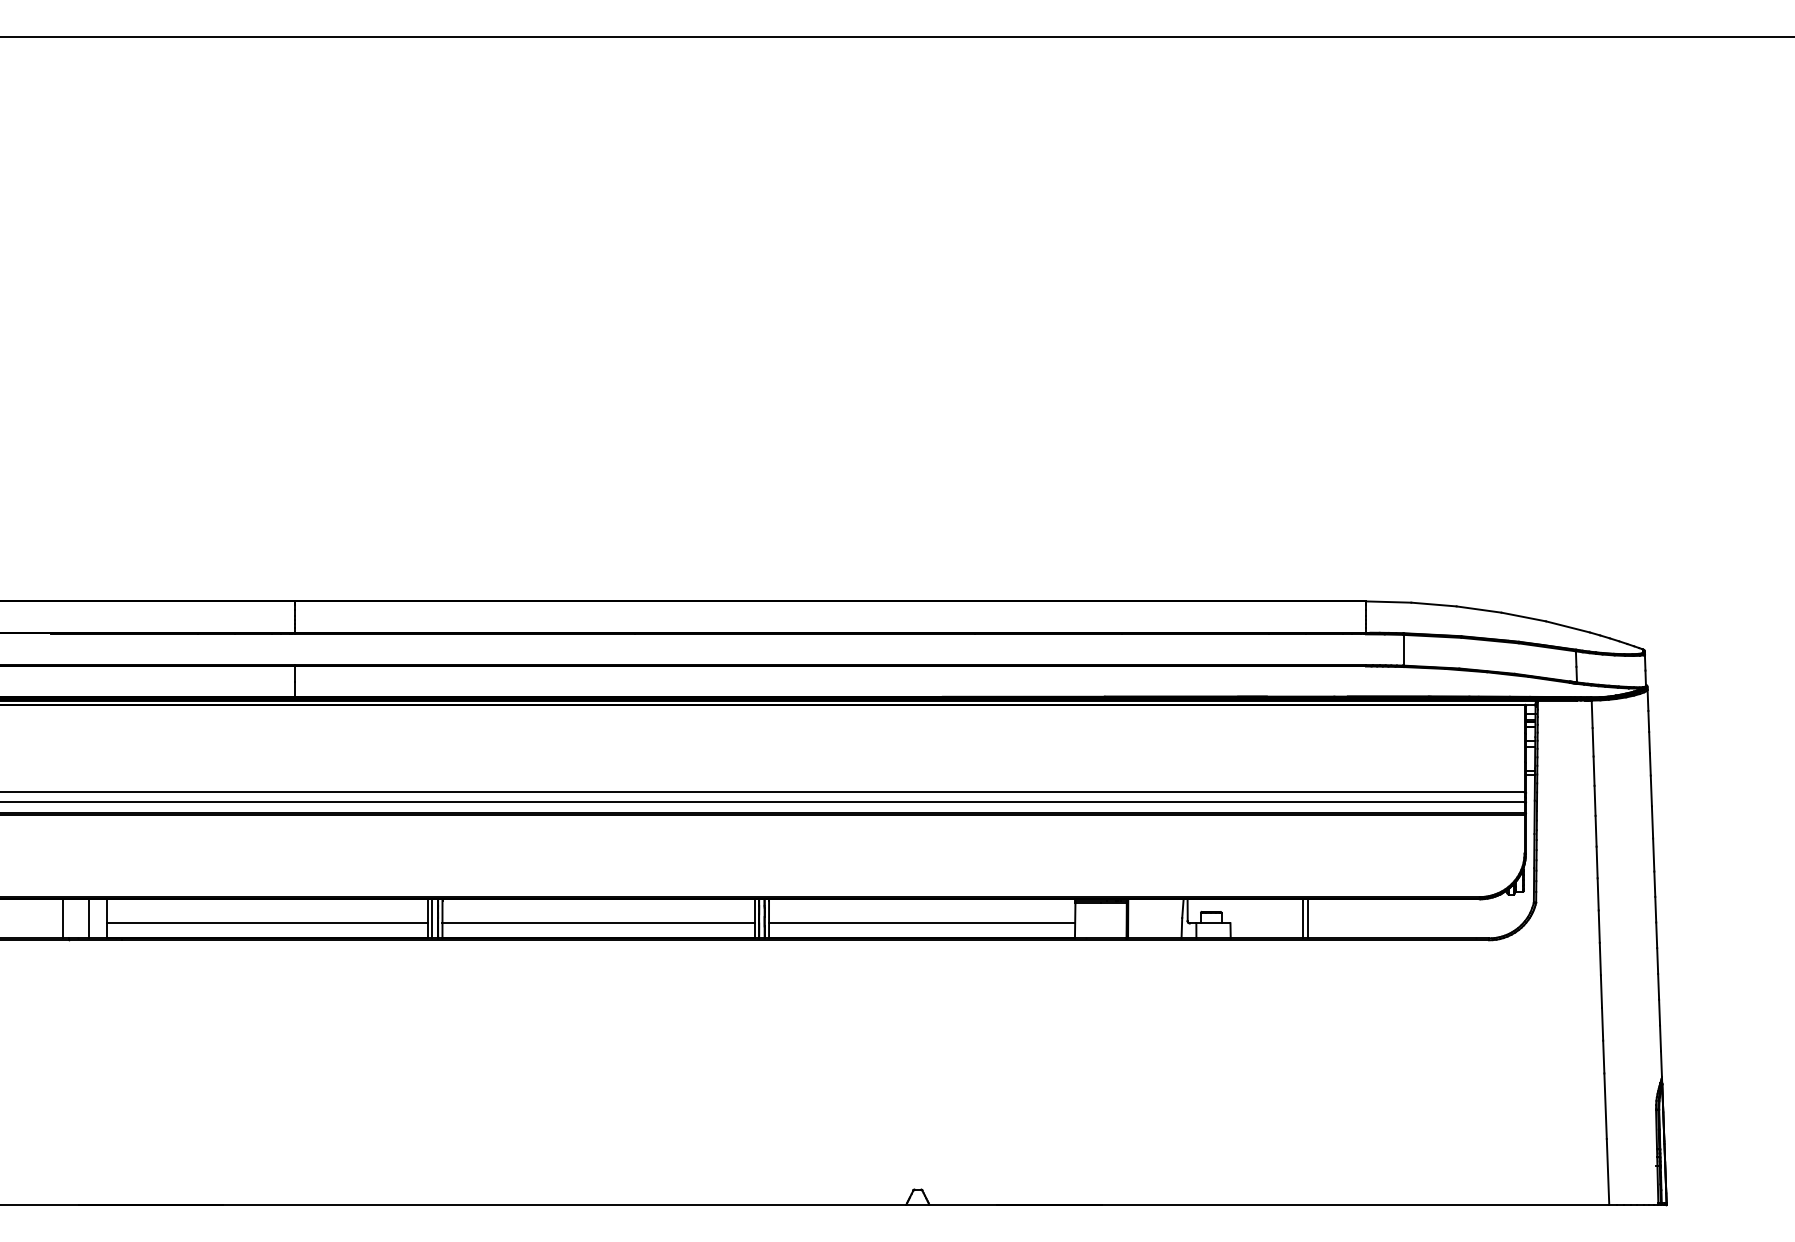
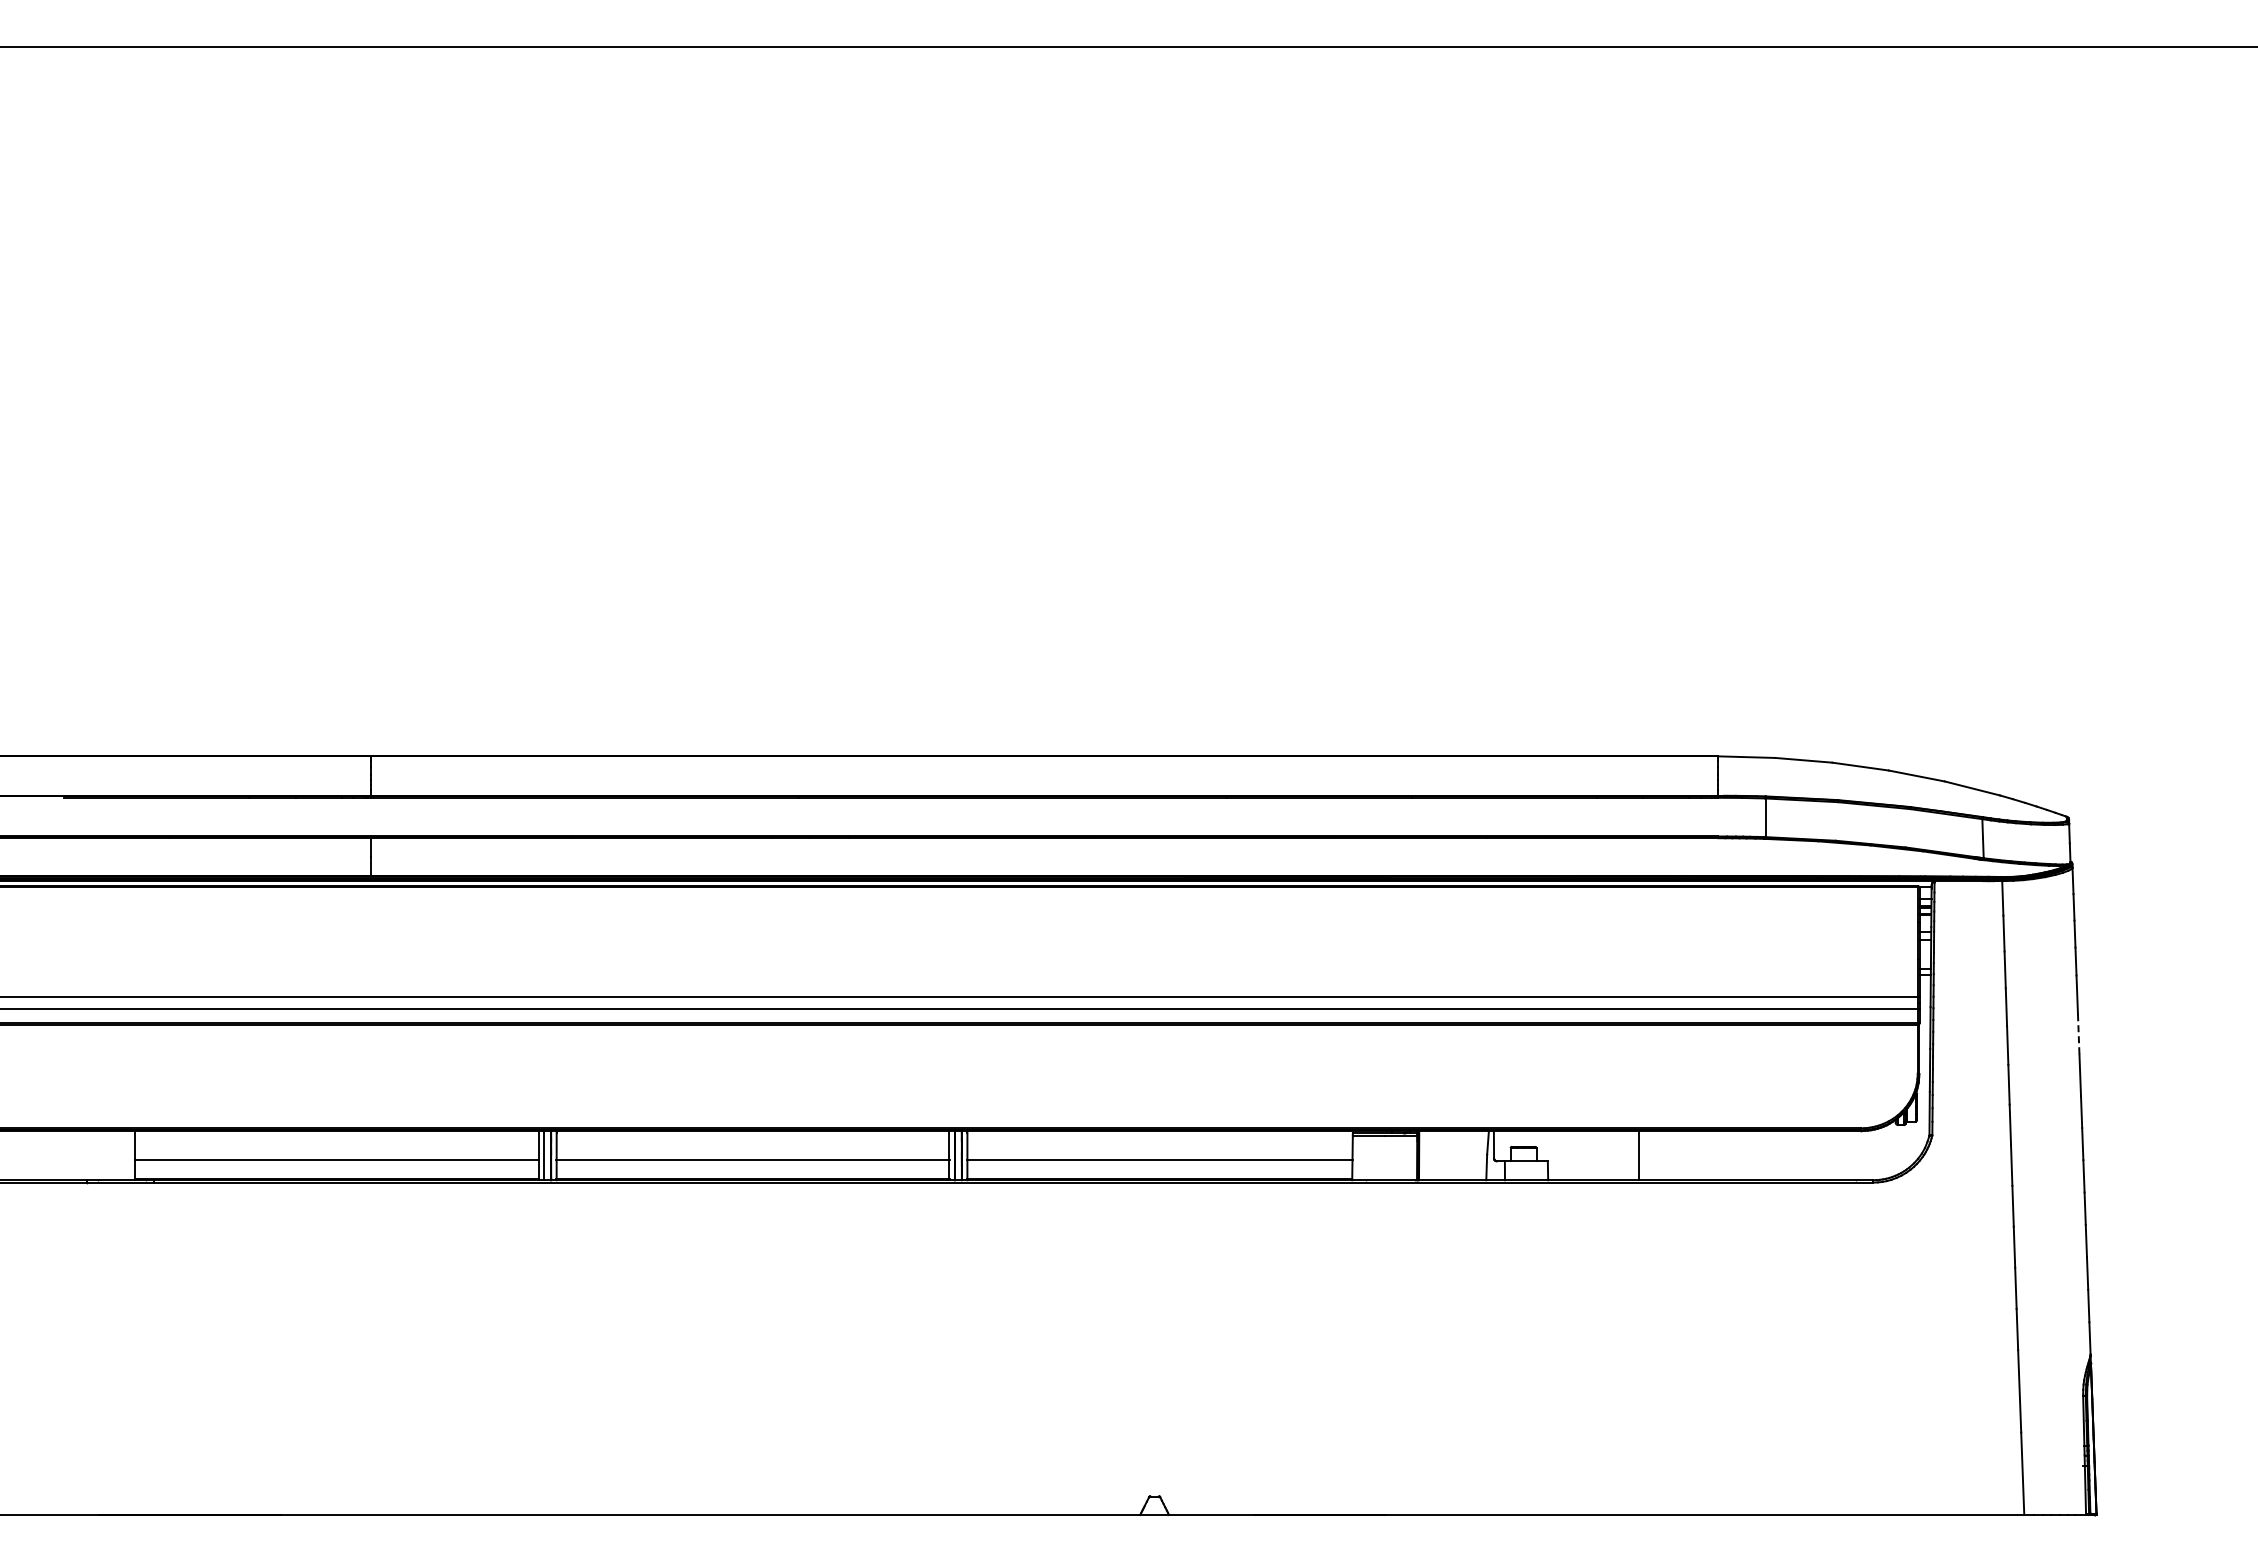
line: (1652, 822) -> (2078, 1034), solid -> dashed
line: (63, 918) -> (79, 1155), removed
line: (88, 918) -> (111, 1155), removed
line: (1308, 918) -> (1645, 1155), removed

